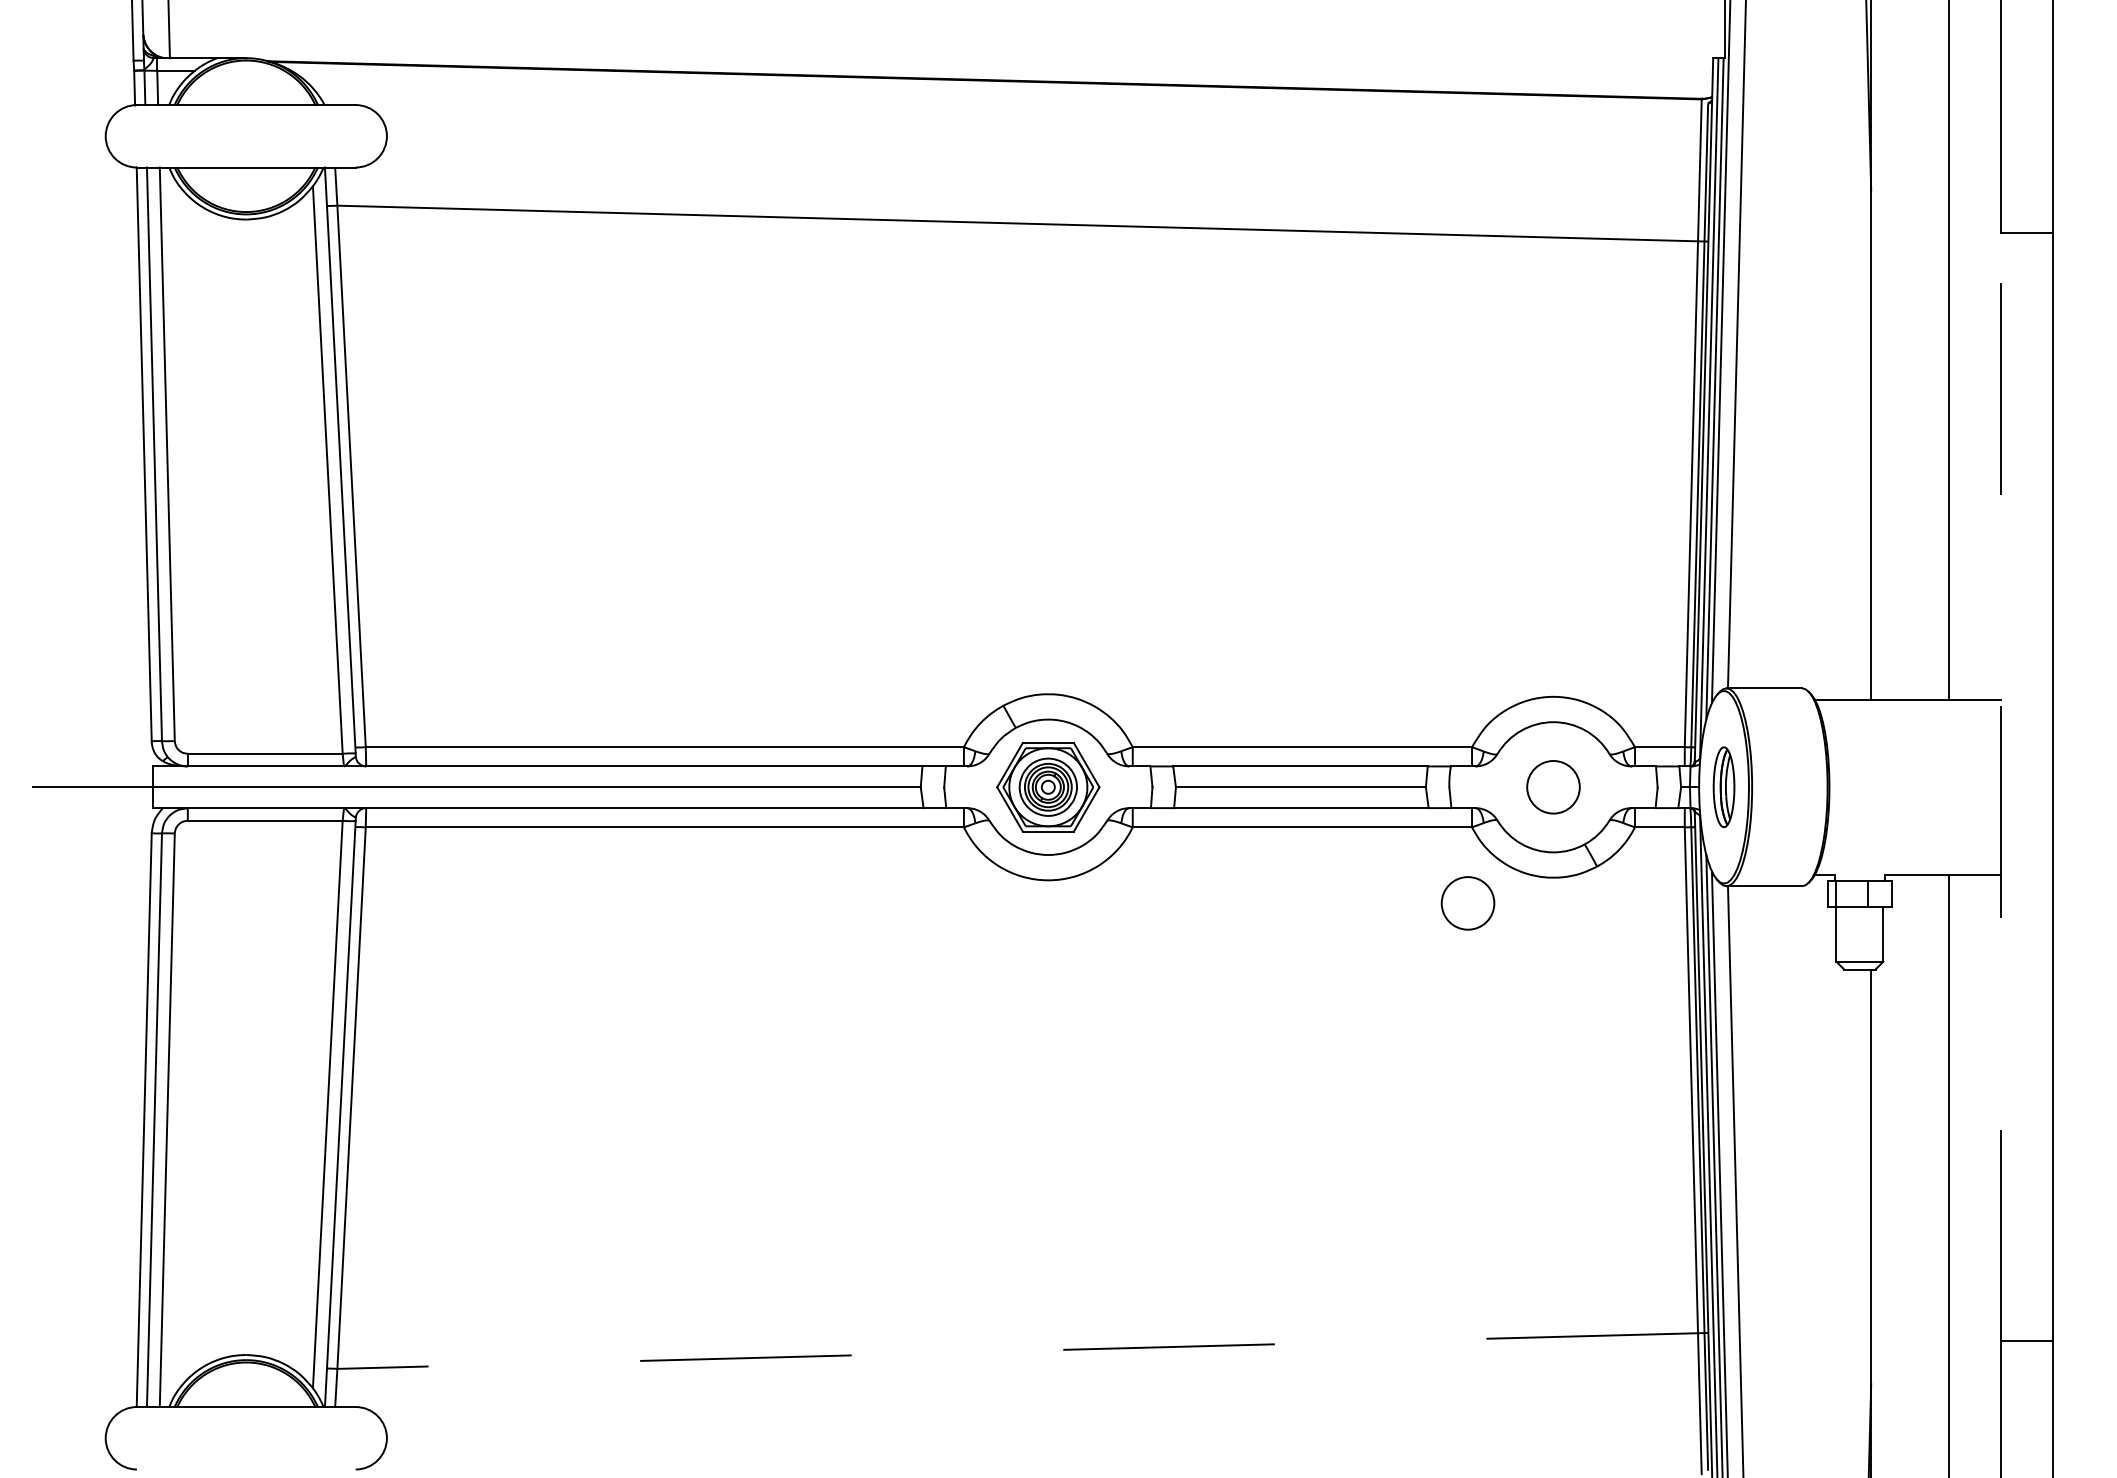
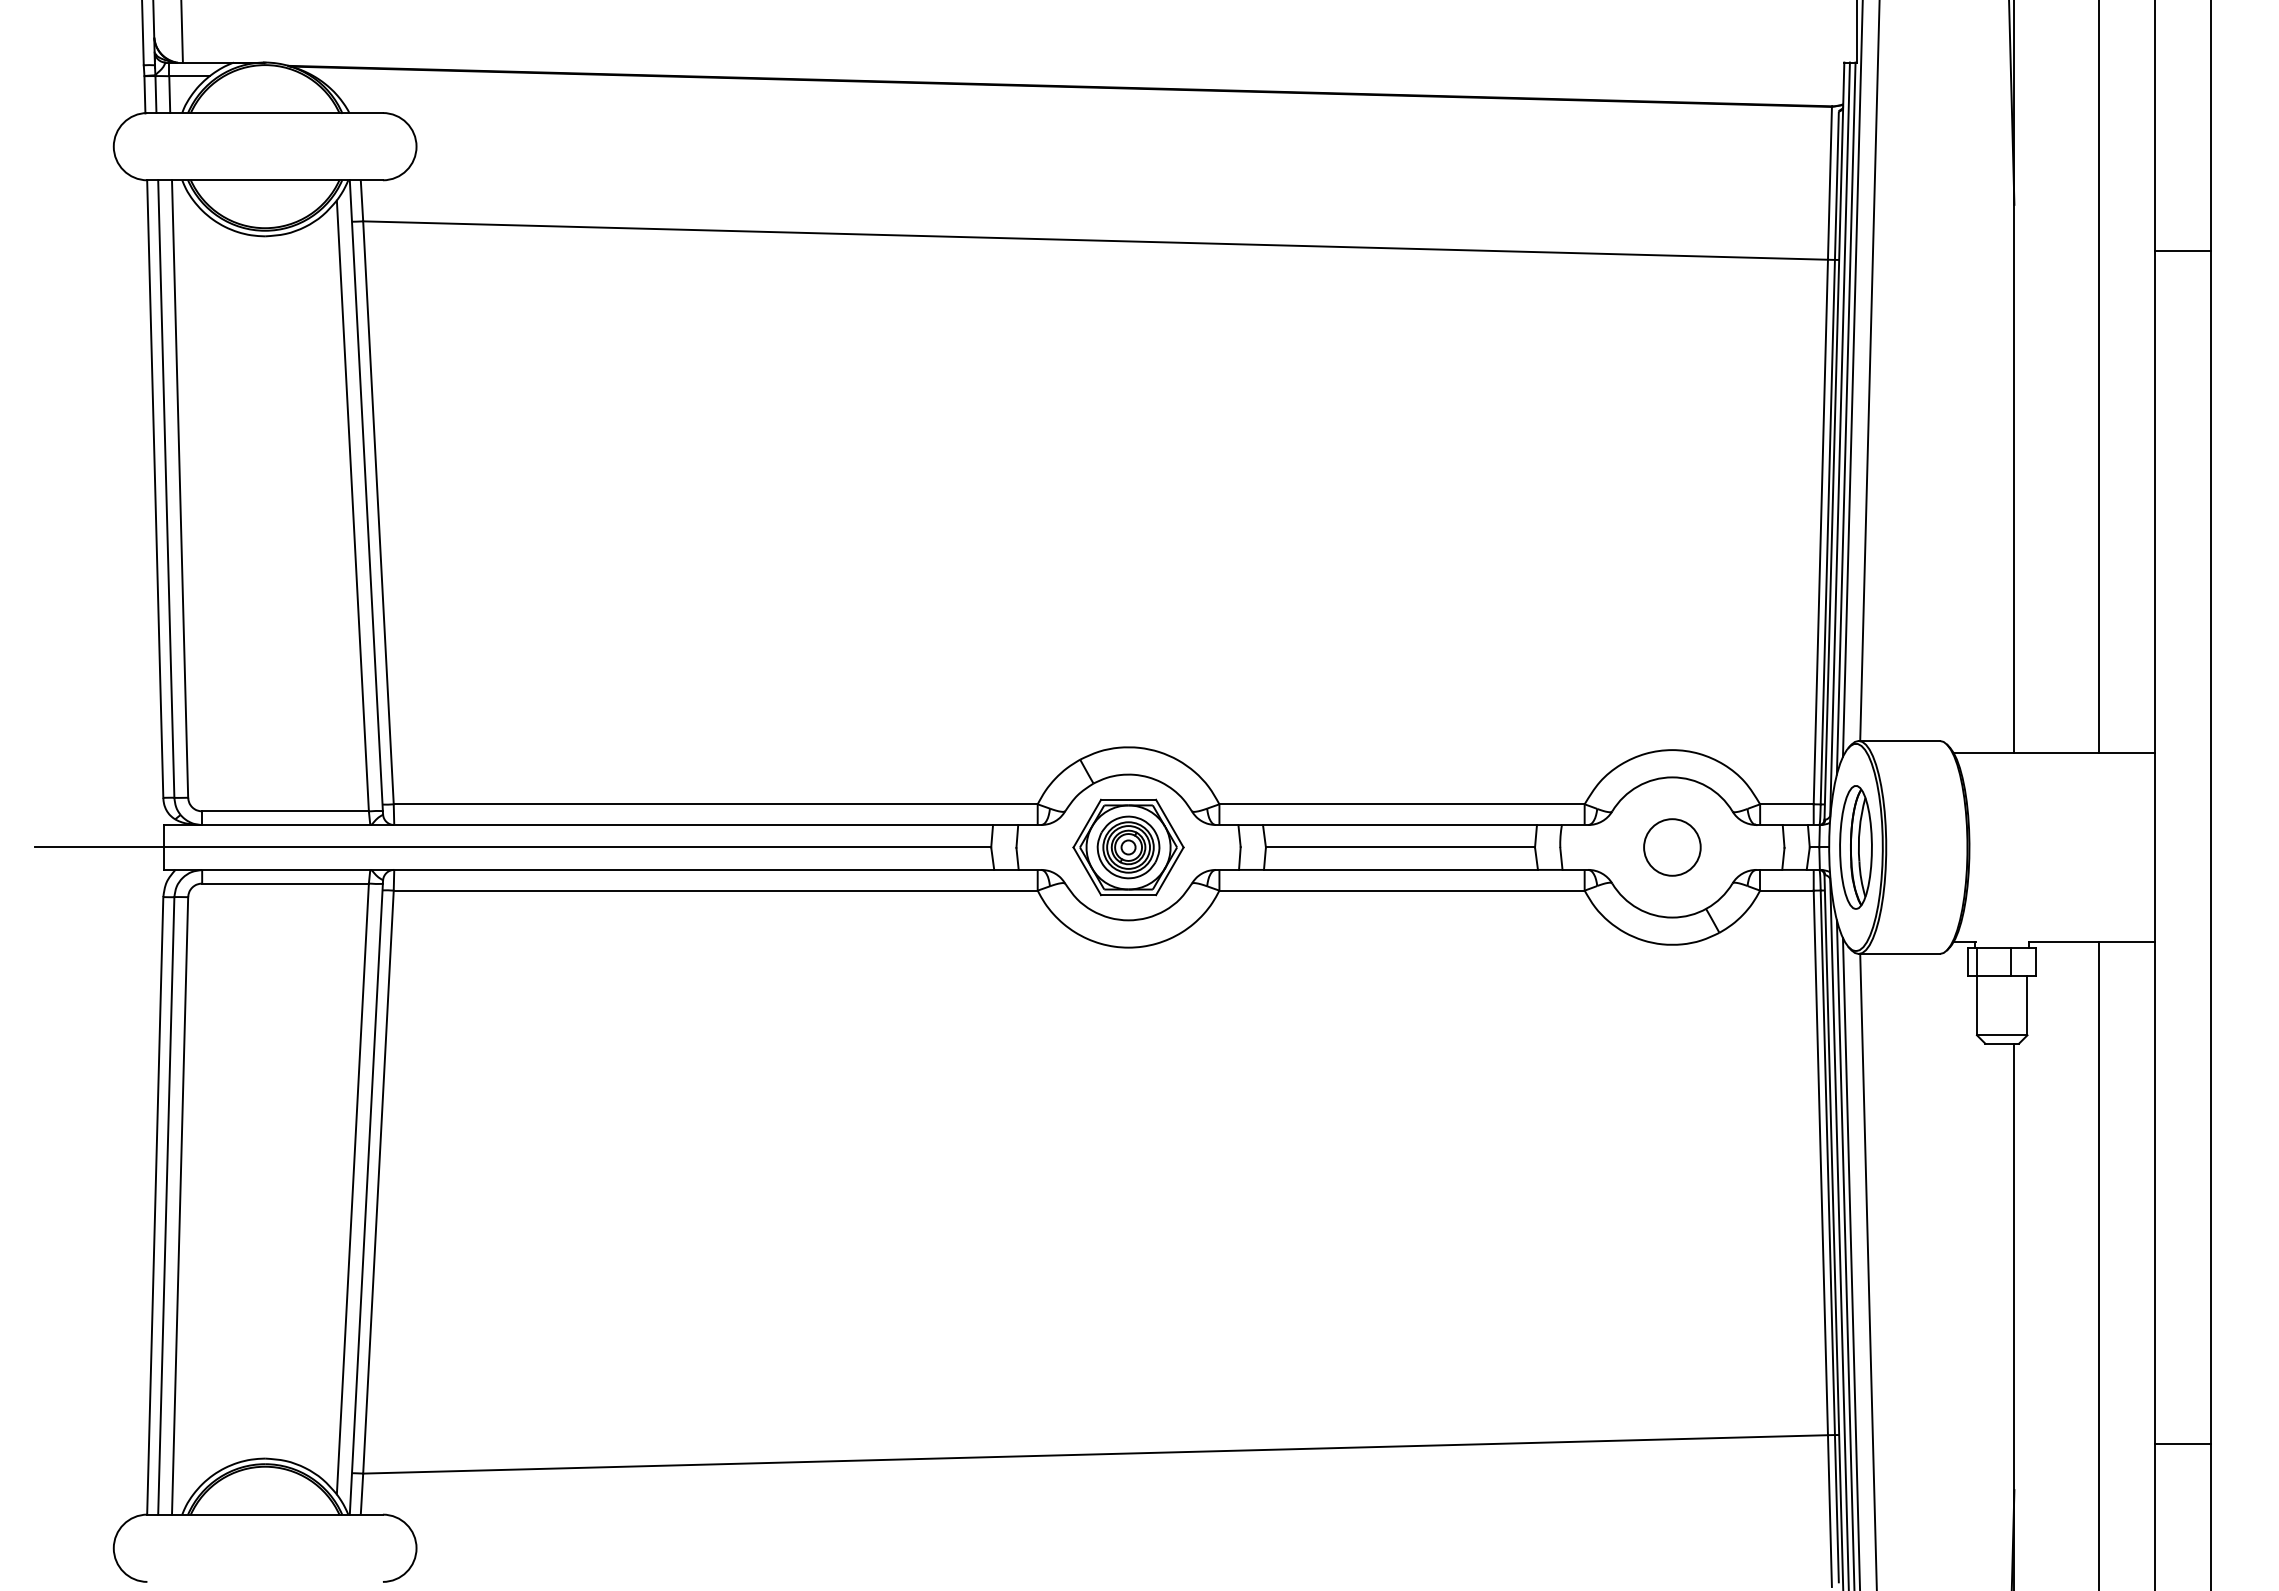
part: (1723, 787) -> (1855, 847), size x1.43
line: (2001, 787) -> (2154, 847), dashed -> solid
circle: (1468, 903) -> (1580, 972), removed
line: (1017, 1351) -> (1095, 1454), dashed -> solid

